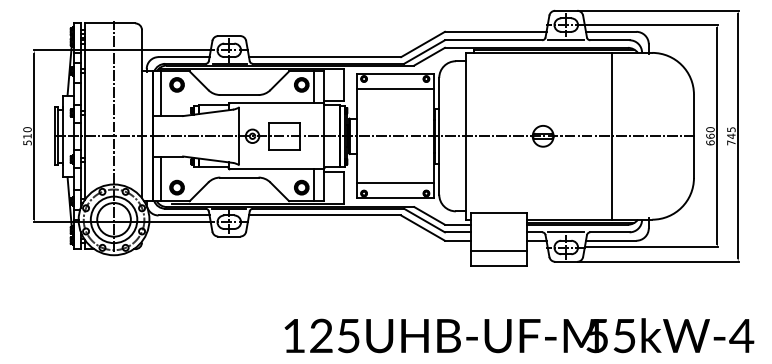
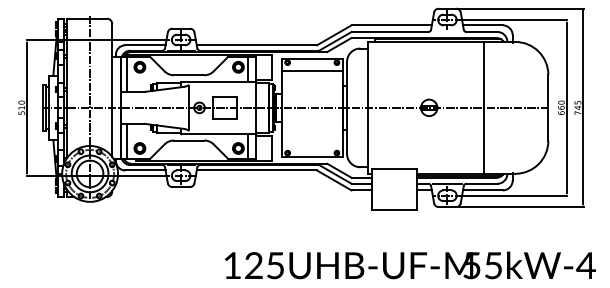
line: (565, 40) -> (446, 32), removed
line: (395, 183) -> (312, 145), removed
line: (498, 251) -> (393, 198), removed

